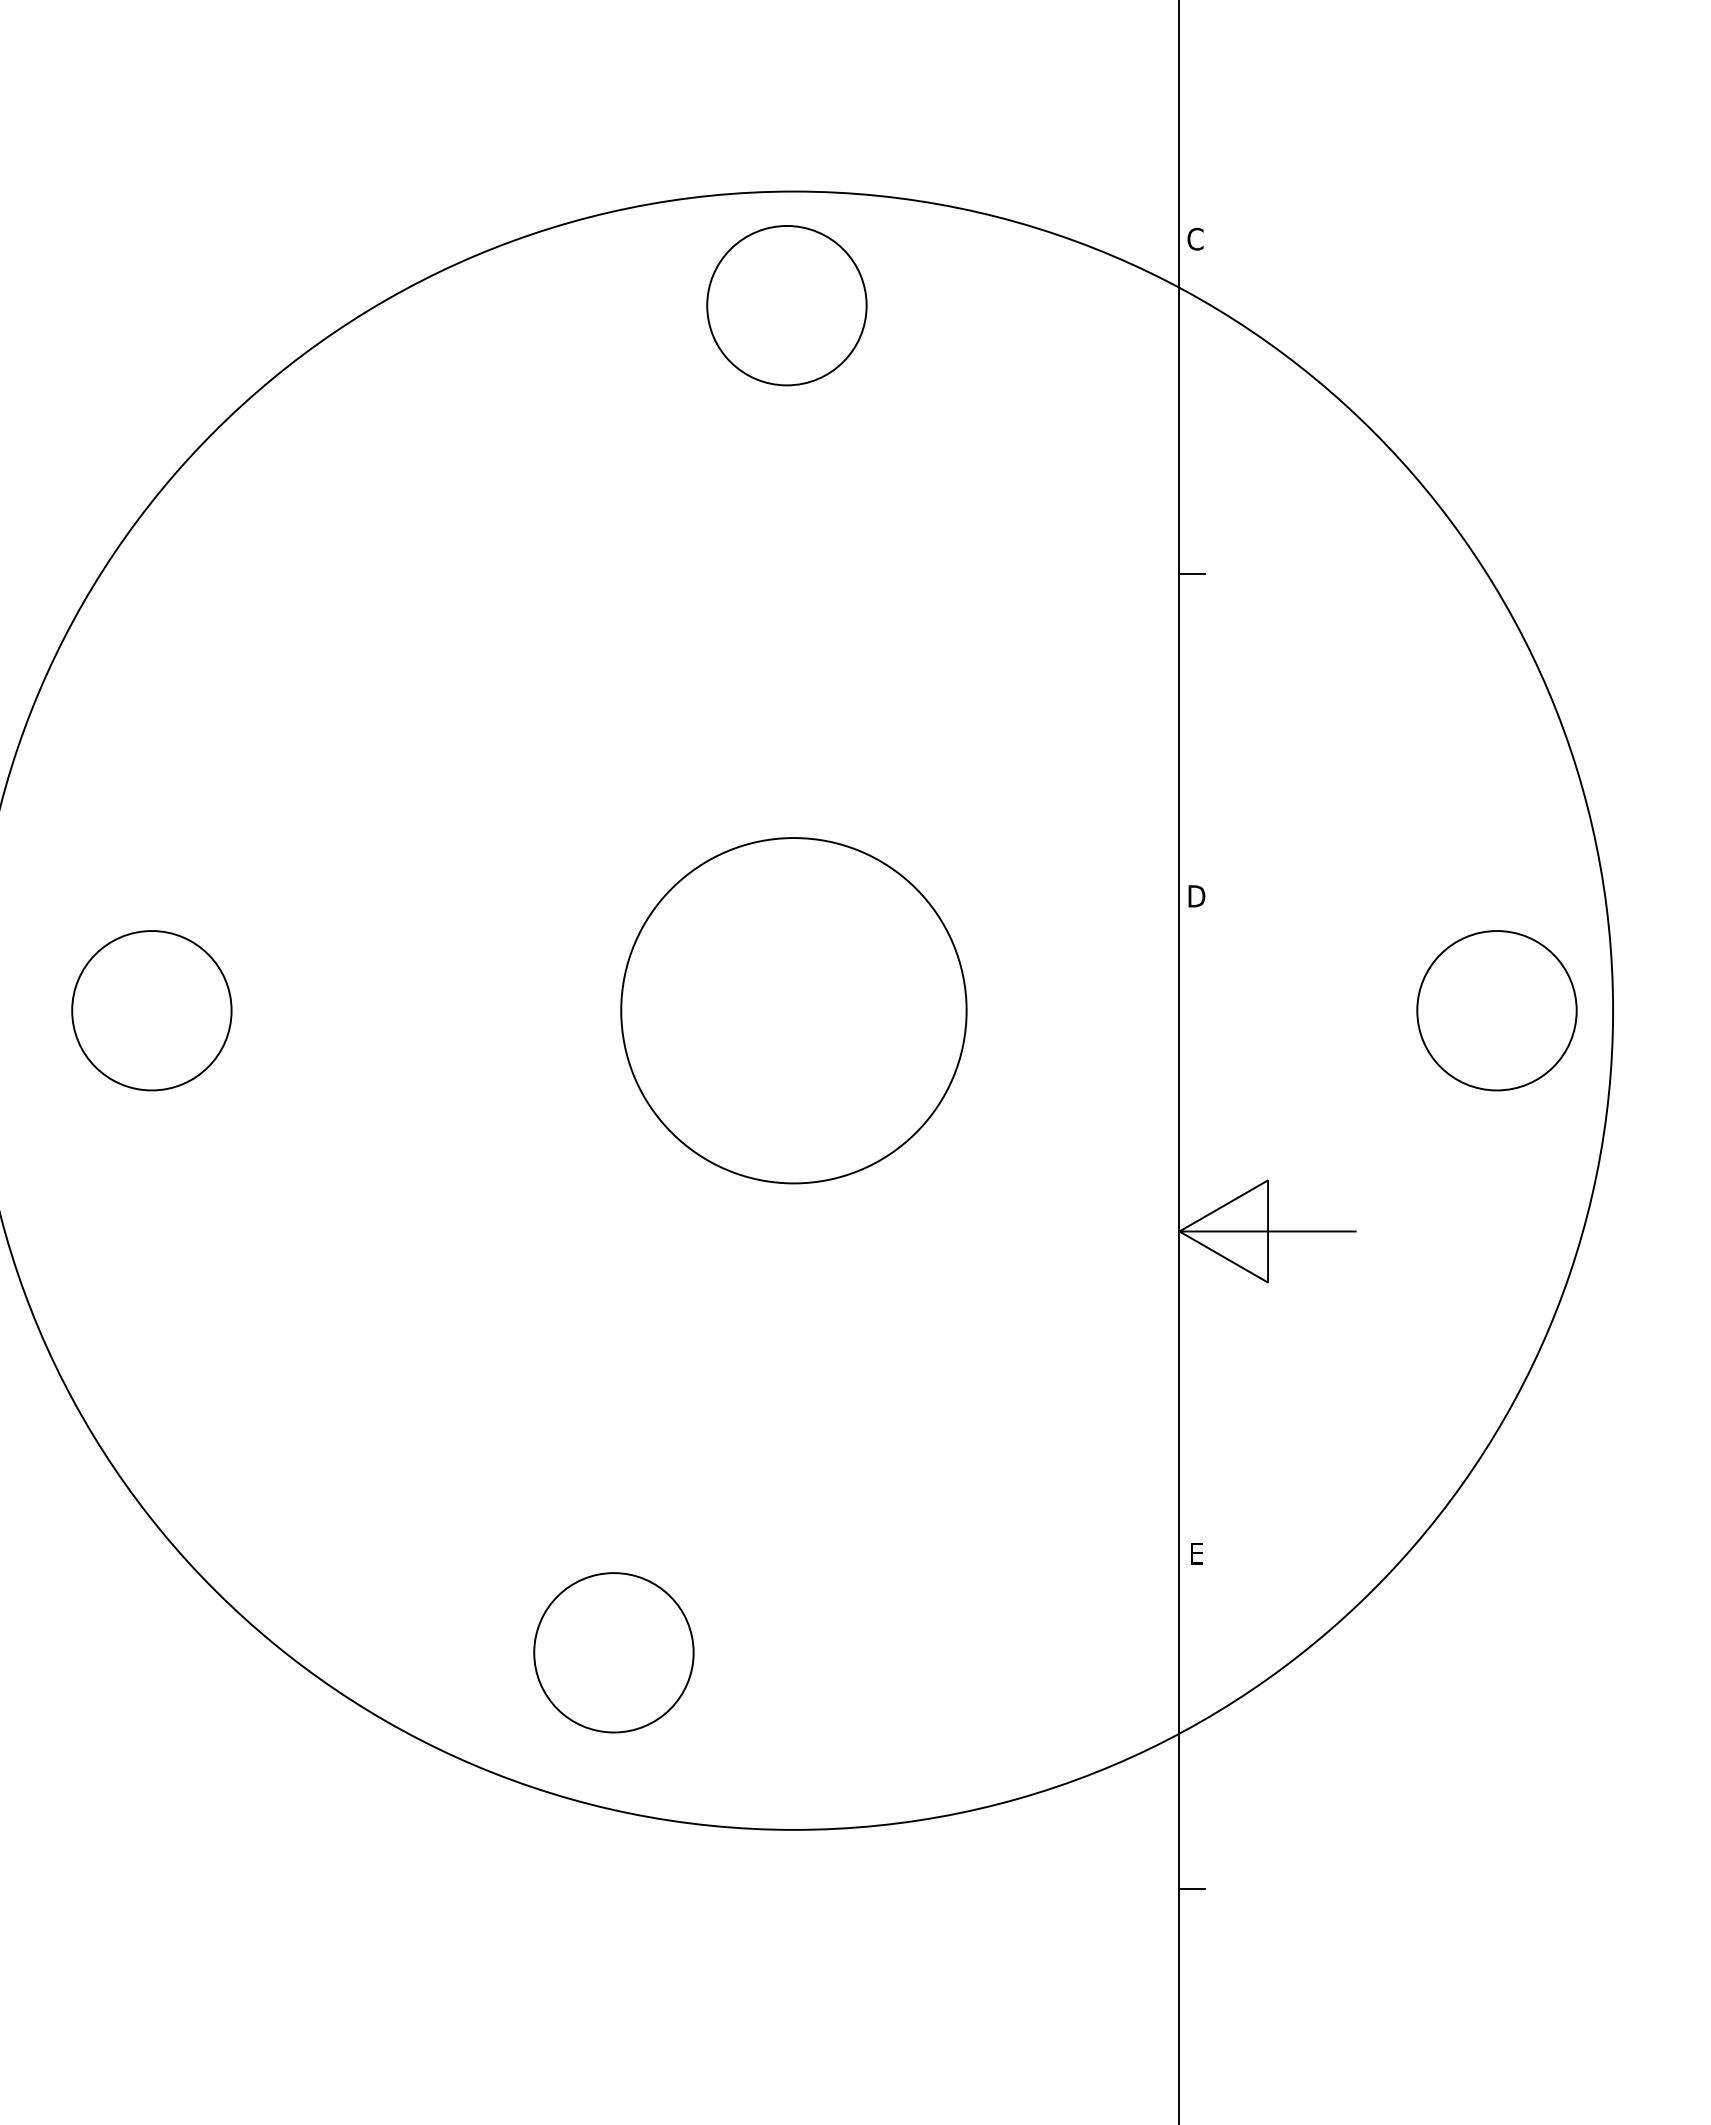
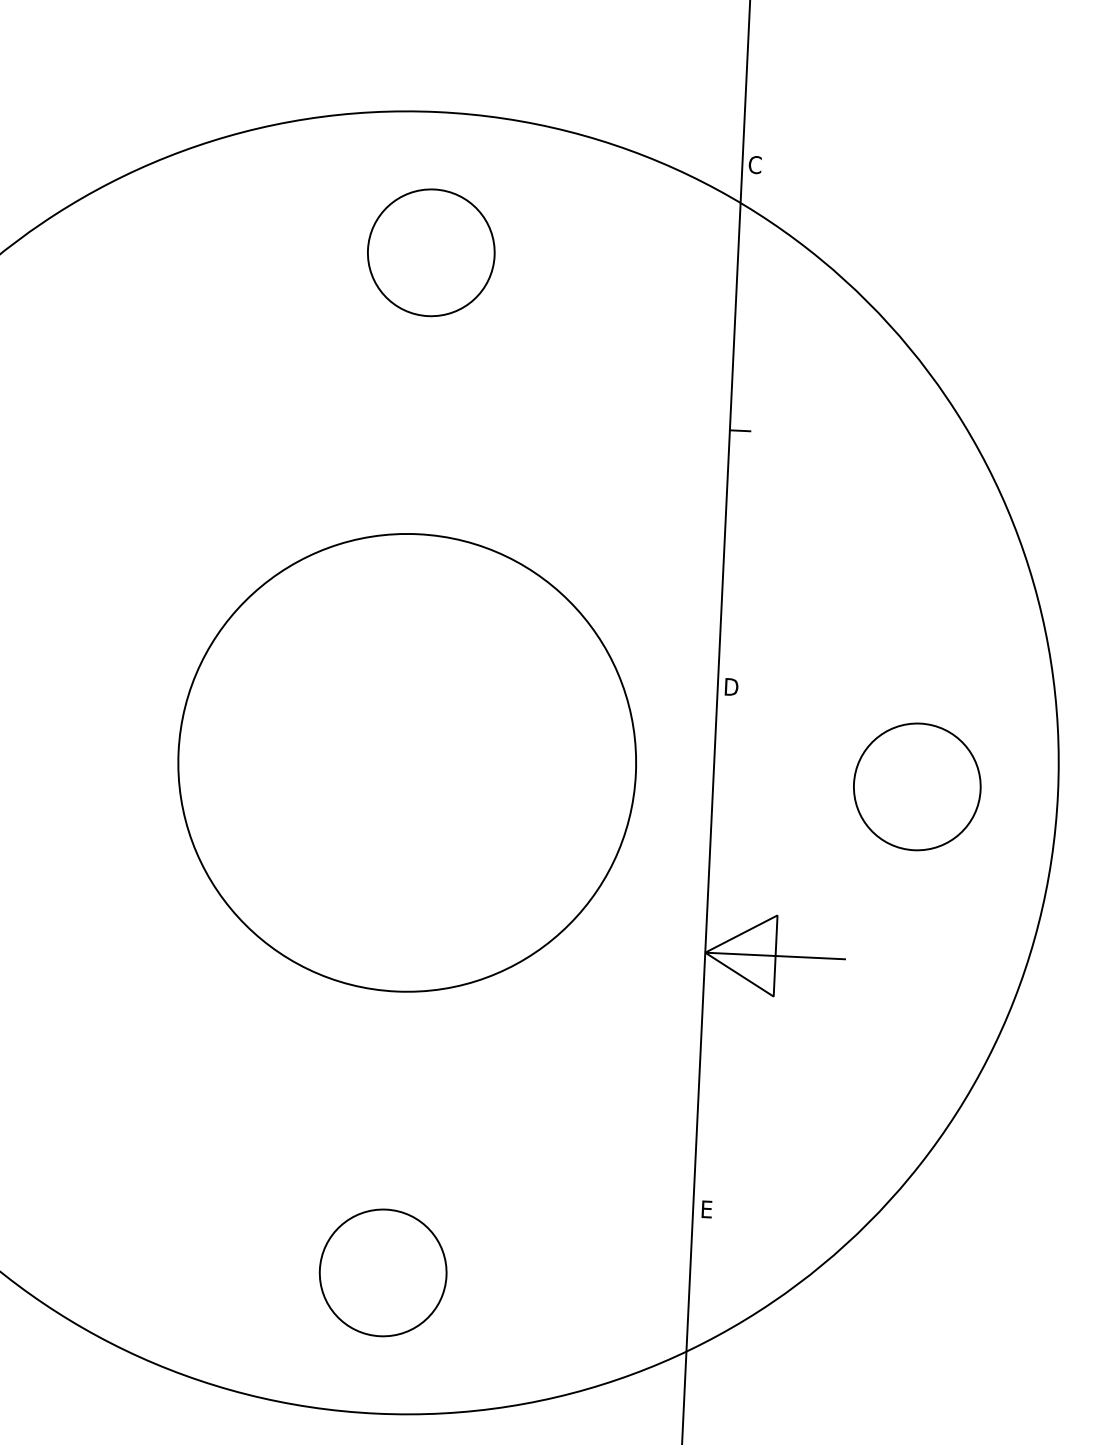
circle: (786, 305) -> (430, 252), moved
circle: (793, 1010) -> (406, 762), size x1.67
circle: (1496, 1010) -> (916, 786), moved
circle: (613, 1652) -> (382, 1272), moved

